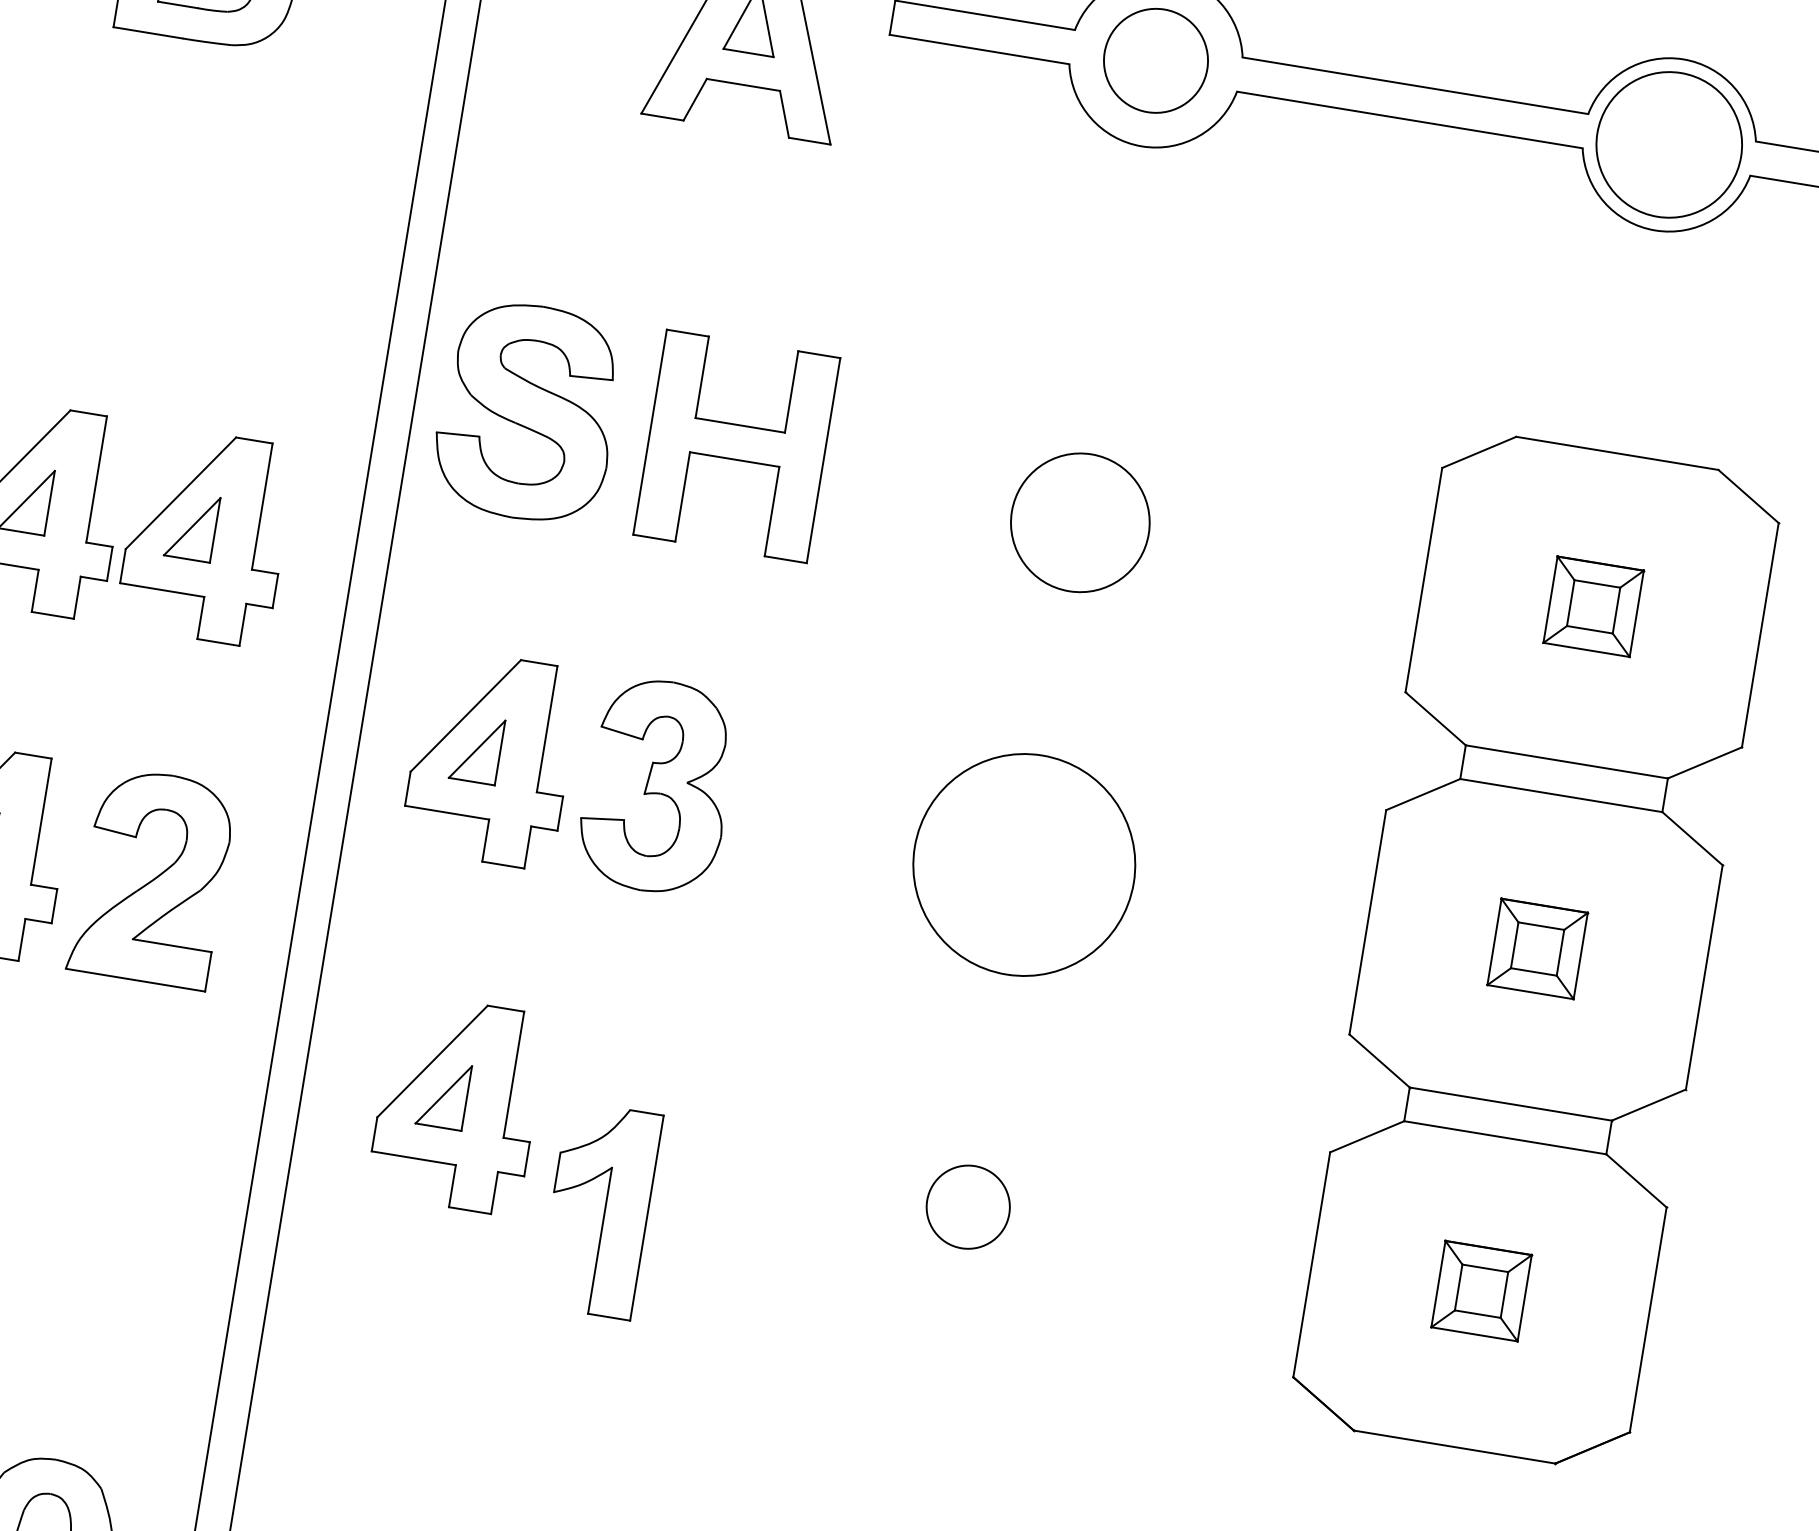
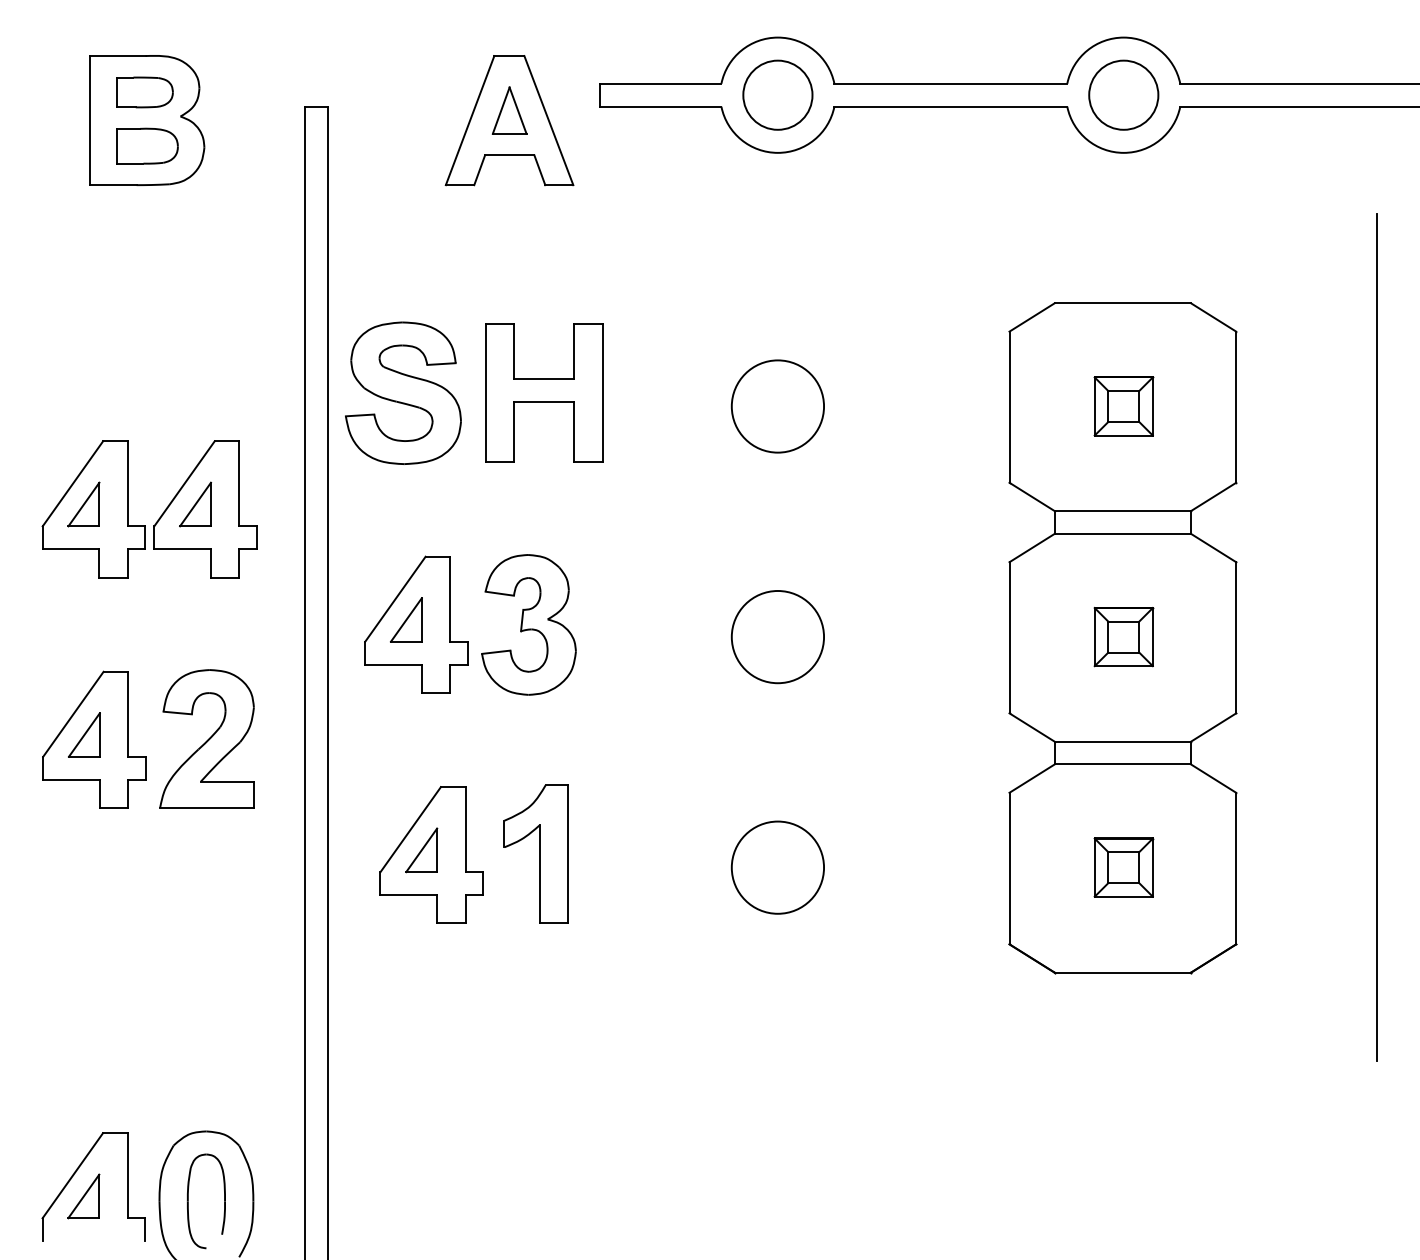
circle: (1669, 143) -> (1123, 94), size x0.71
circle: (1023, 864) -> (777, 636), size x0.62
circle: (967, 1206) -> (777, 867), size x1.67
part: (598, 1208) -> (535, 853), moved

